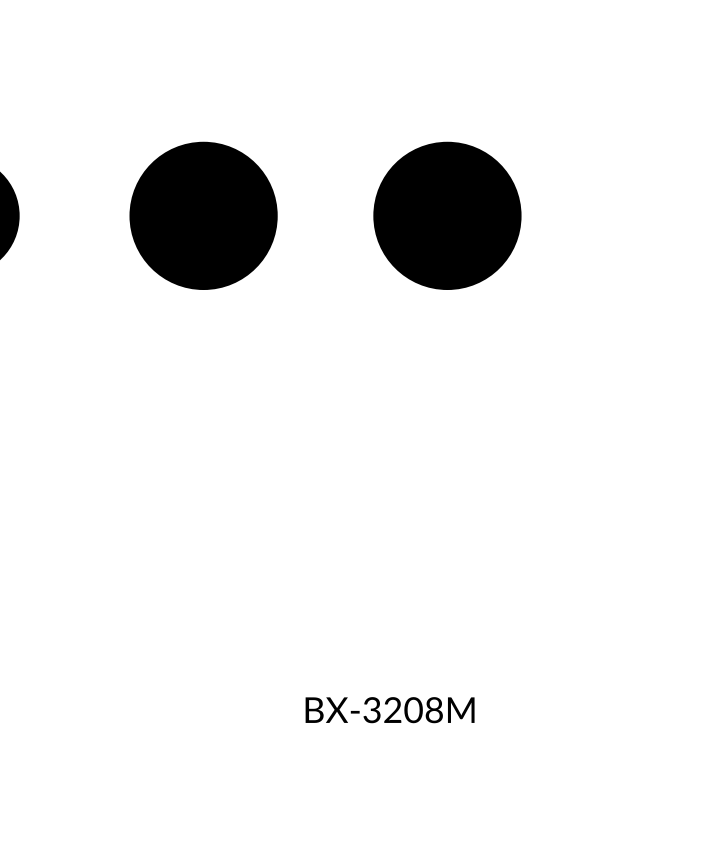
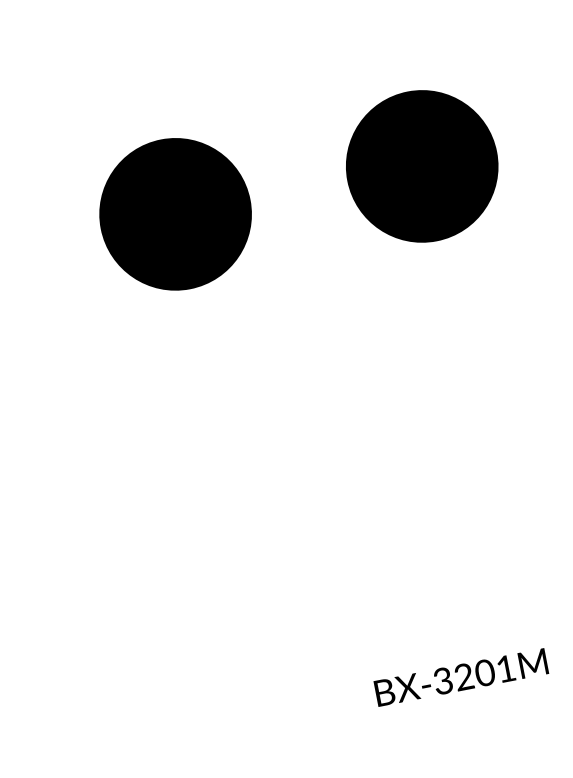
text: (433, 710) -> (505, 669), BX-3208M -> BX-3201M

